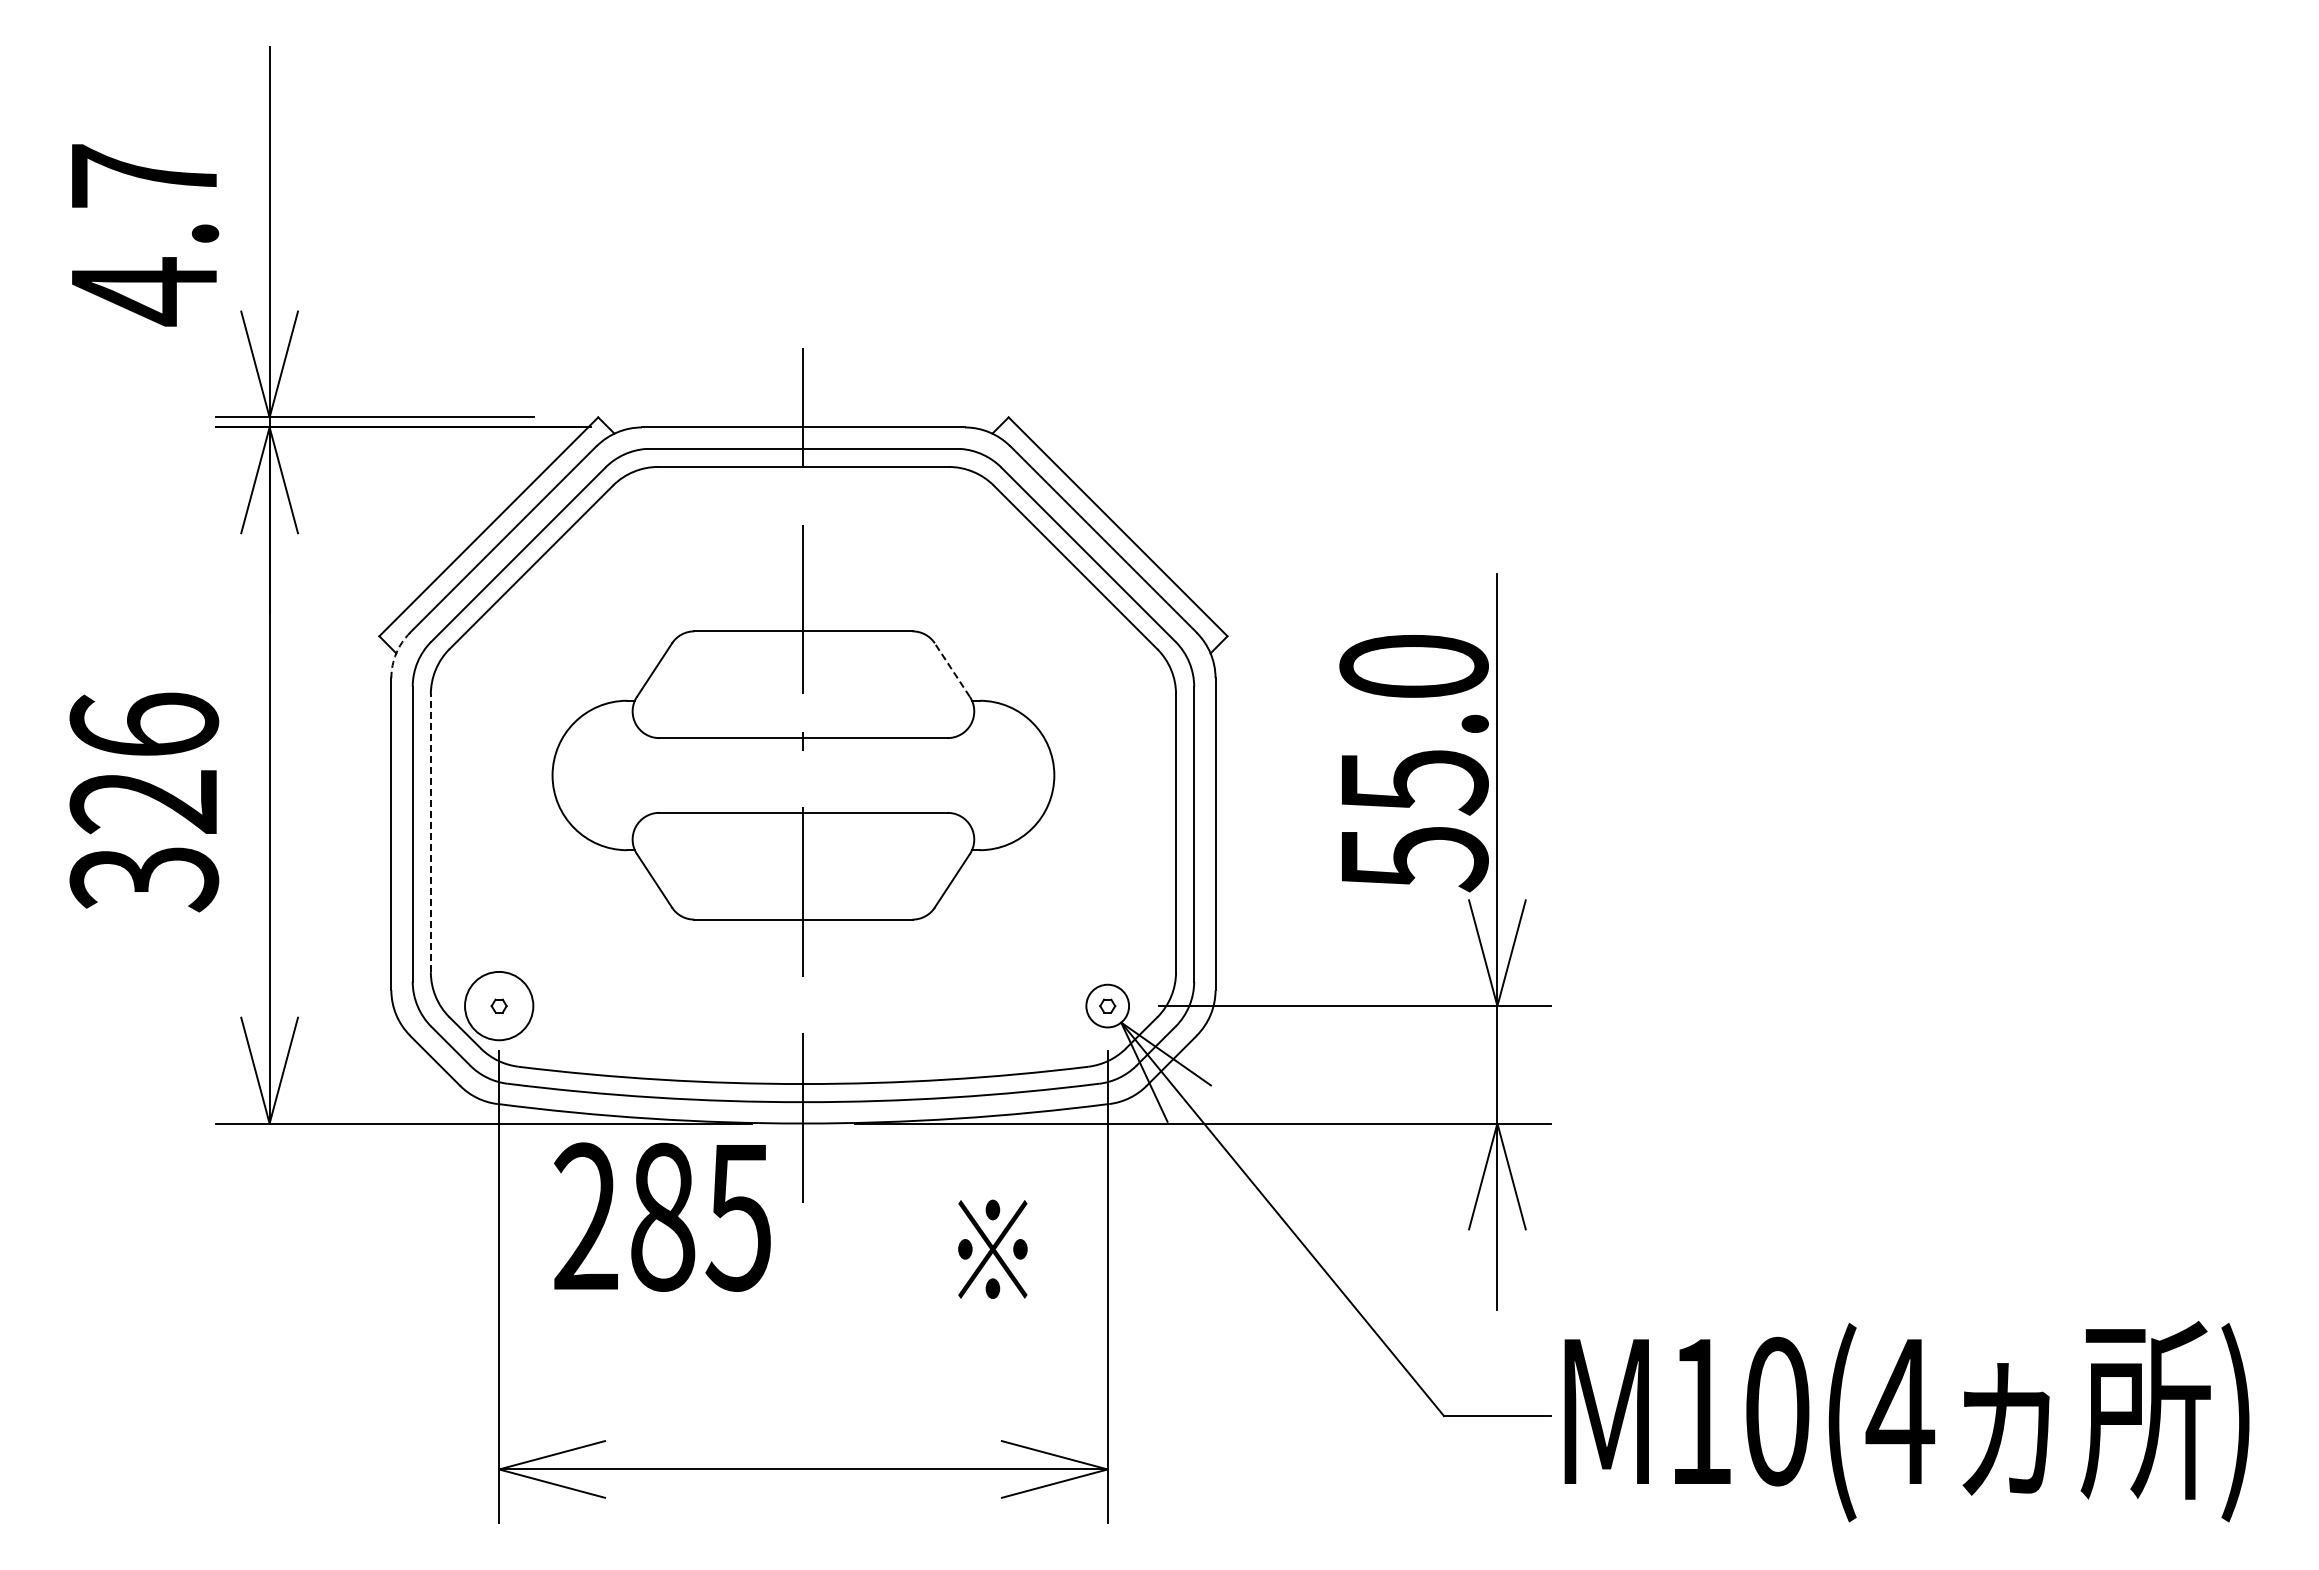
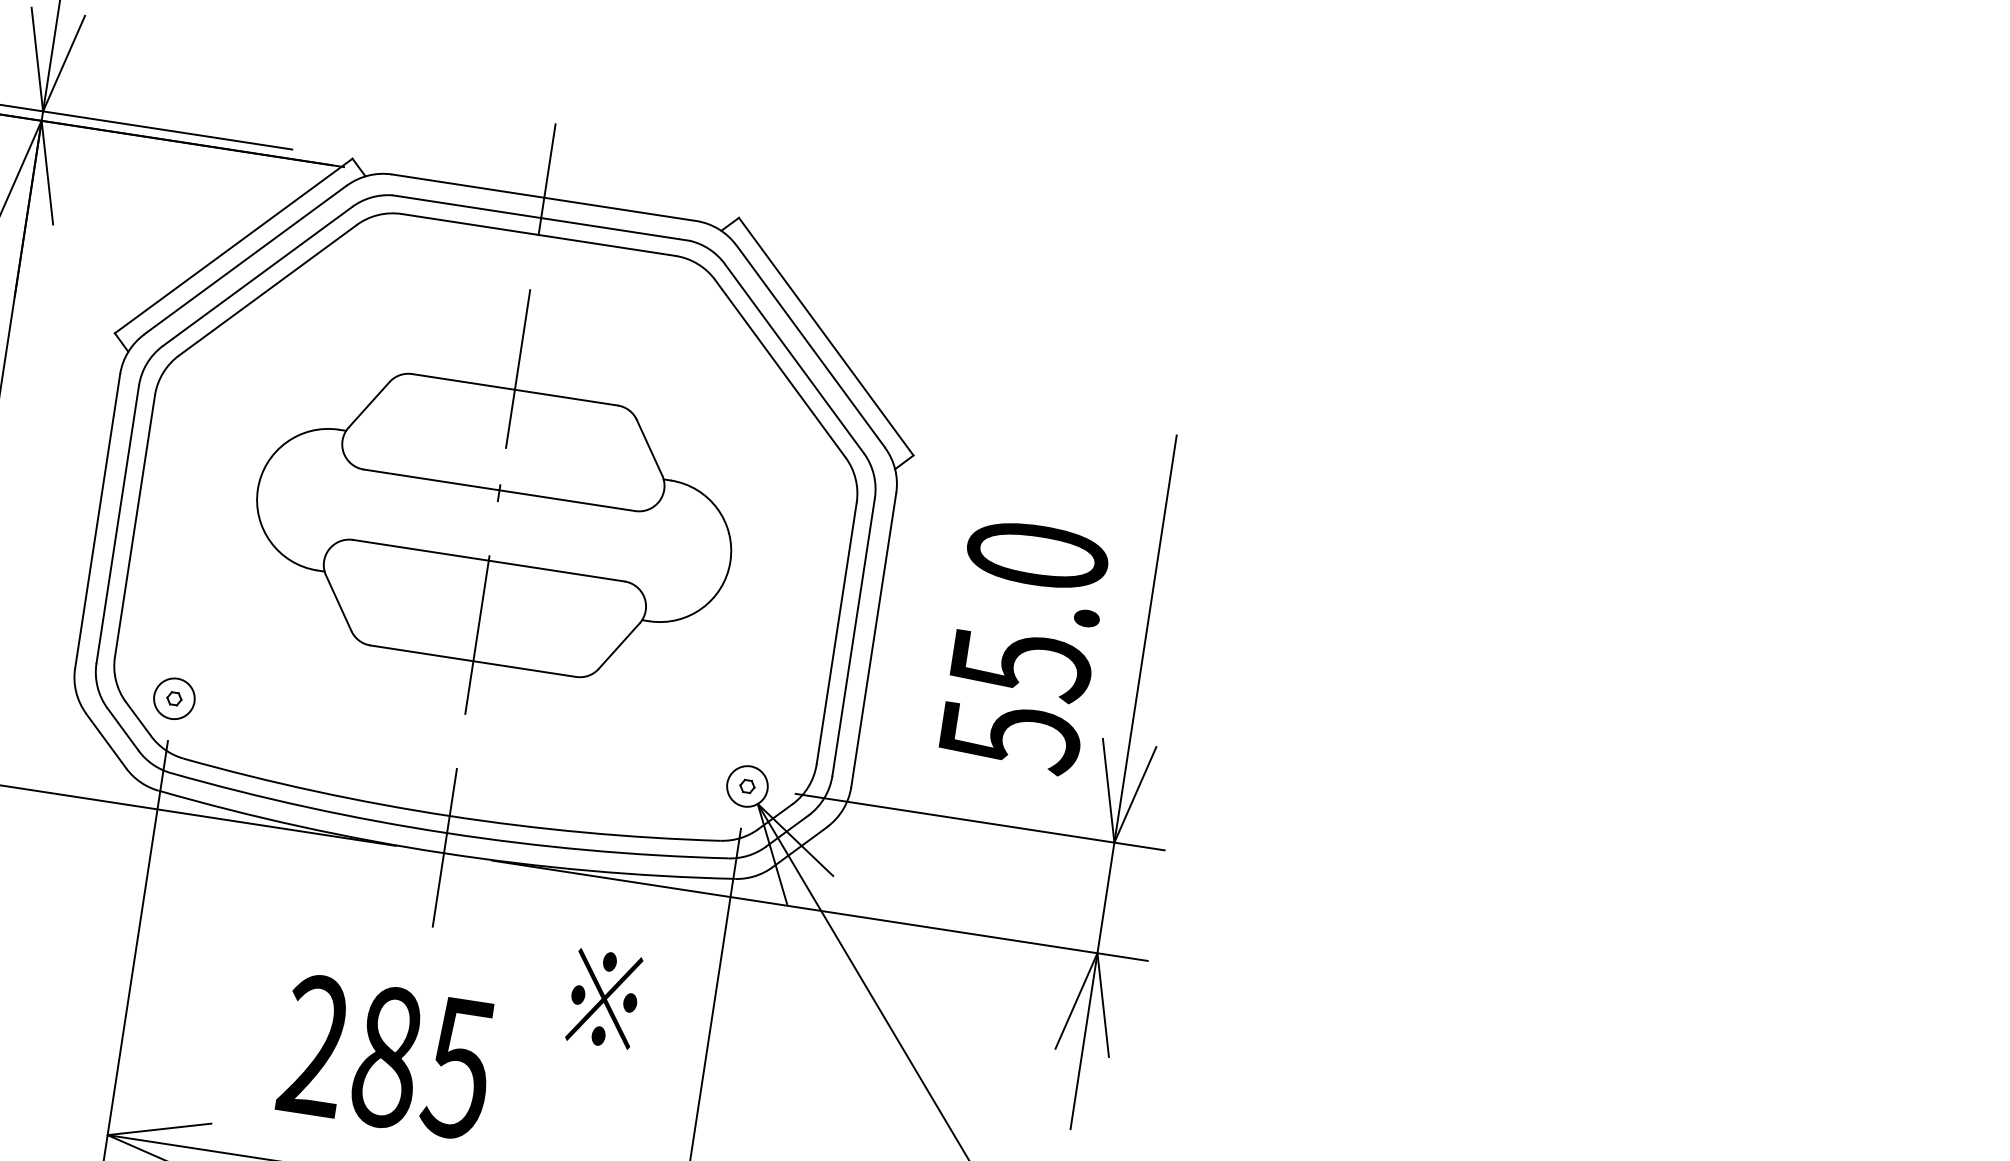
arc: (396, 653) -> (128, 351), dashed -> solid
line: (952, 670) -> (649, 448), dashed -> solid
text: (1413, 763) -> (1023, 646), moved
line: (430, 833) -> (134, 526), dashed -> solid
circle: (498, 1005) -> (173, 698), size x0.62
text: (662, 1216) -> (386, 1056), moved

